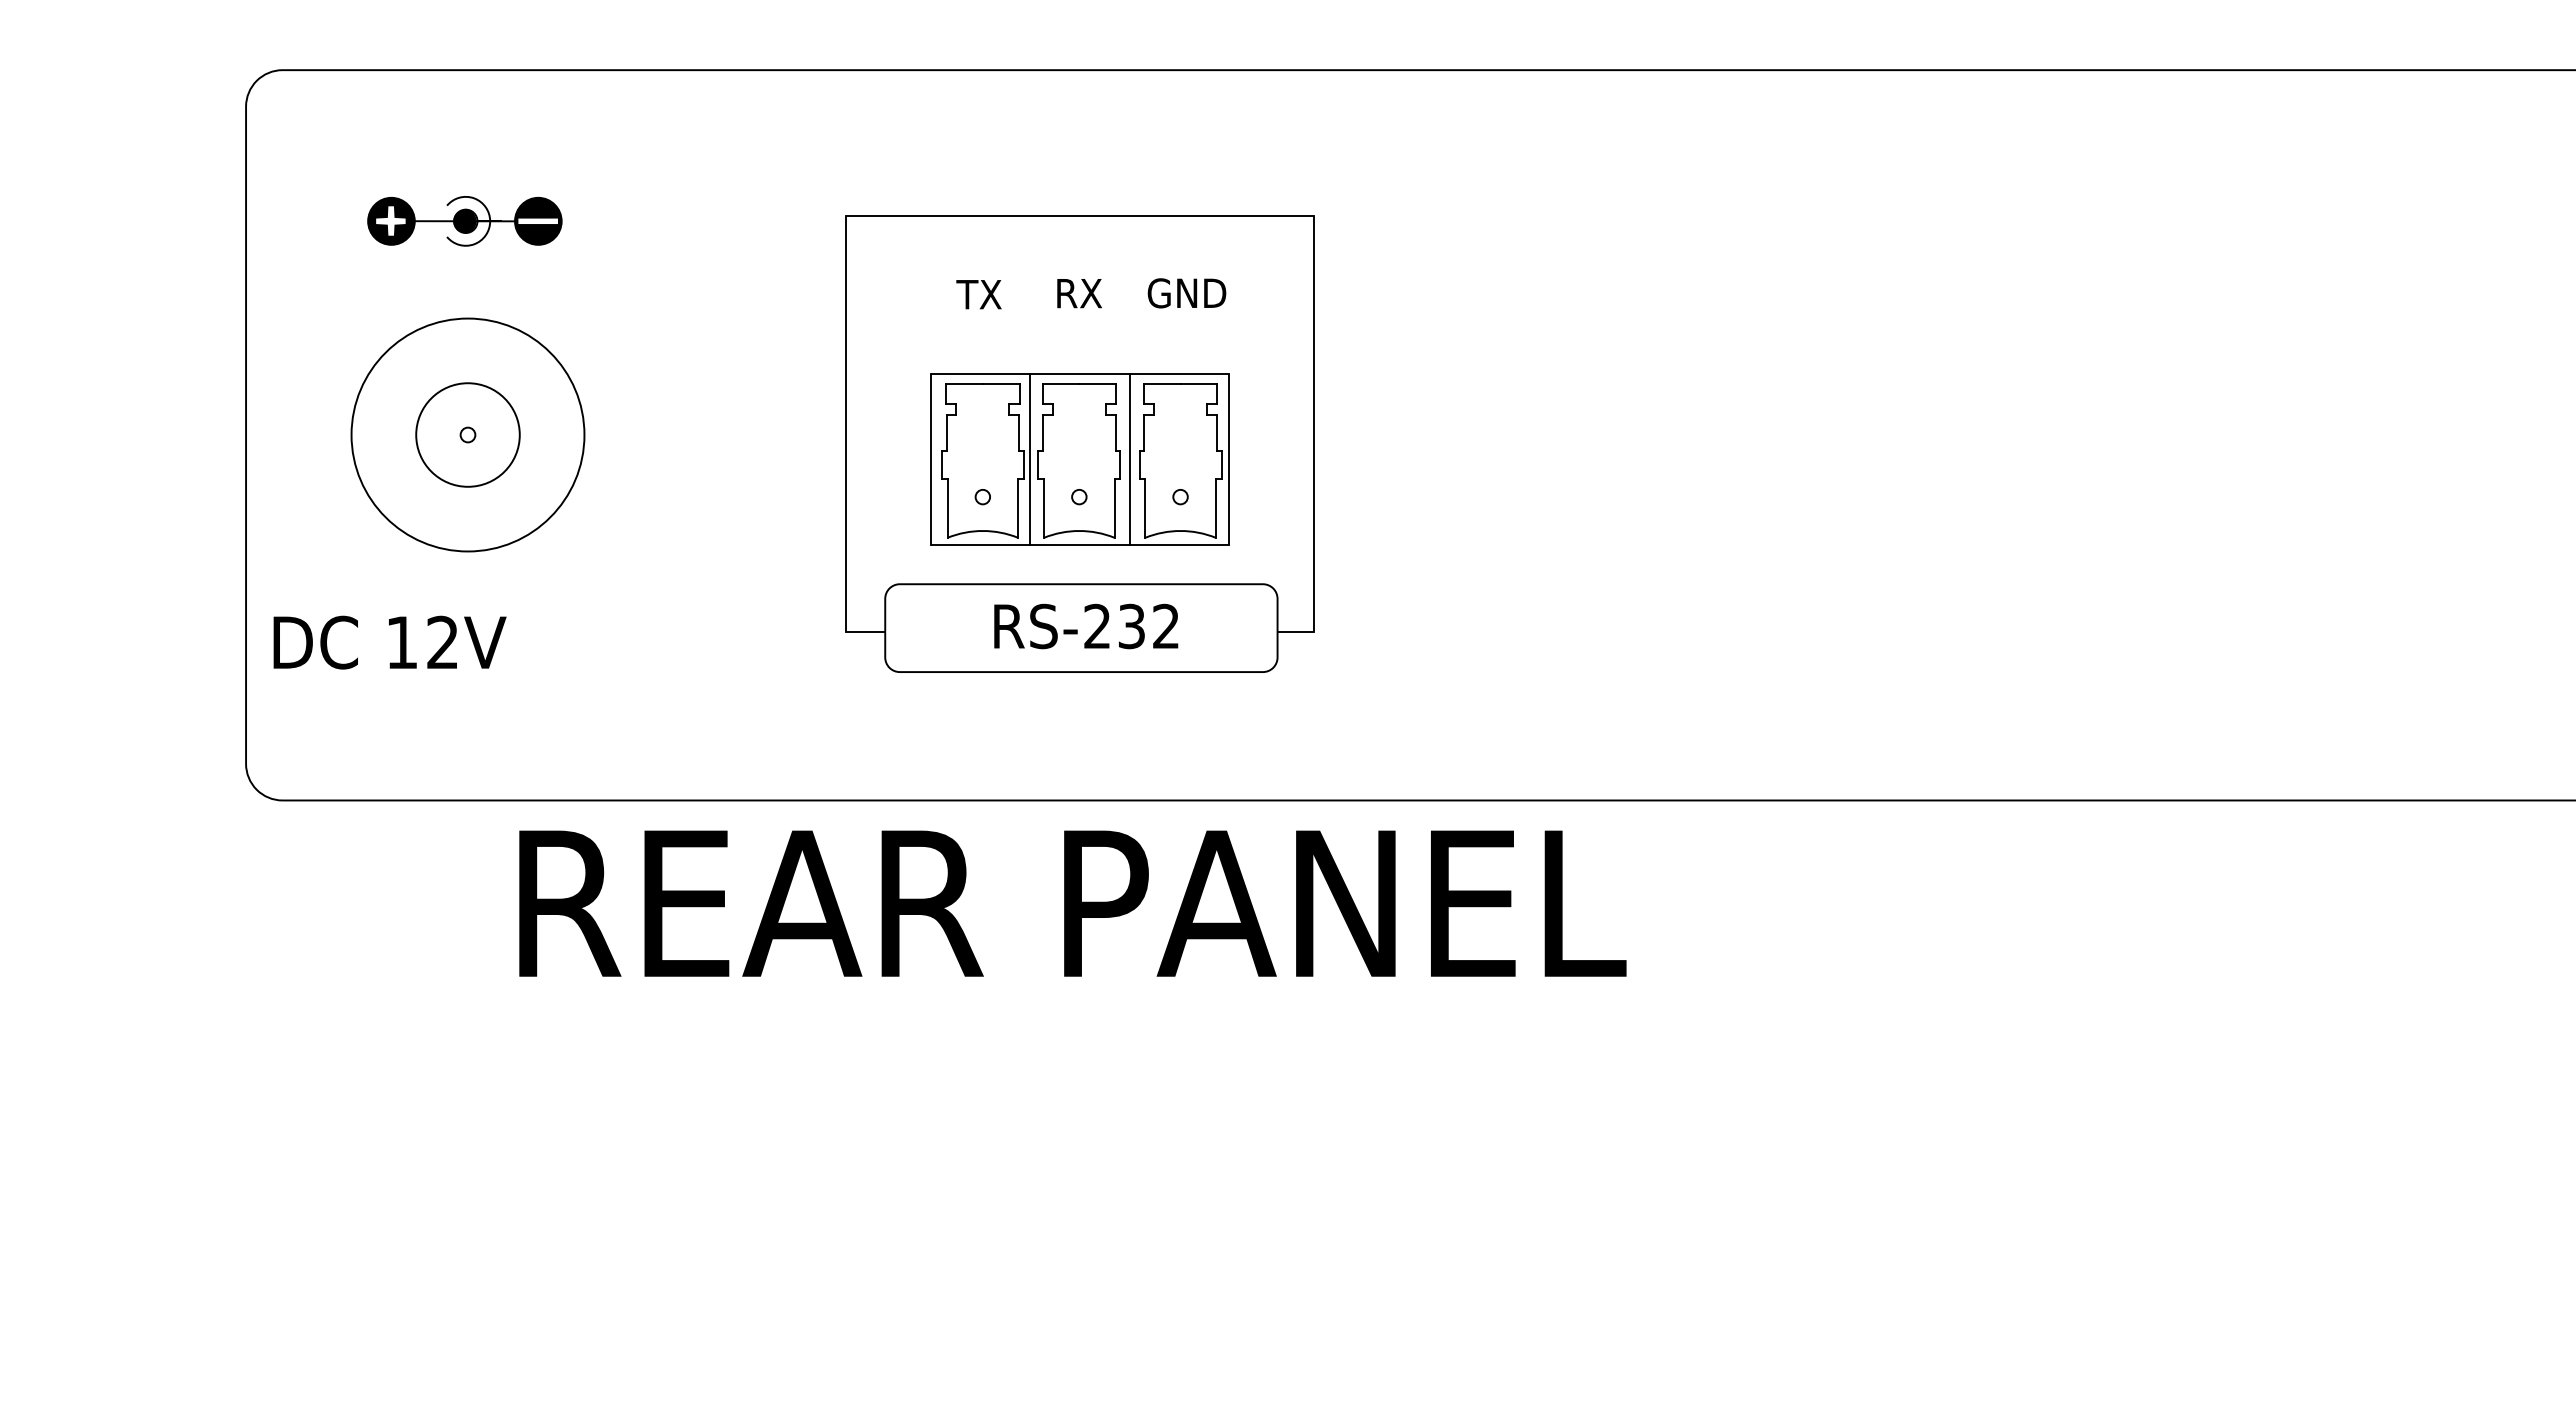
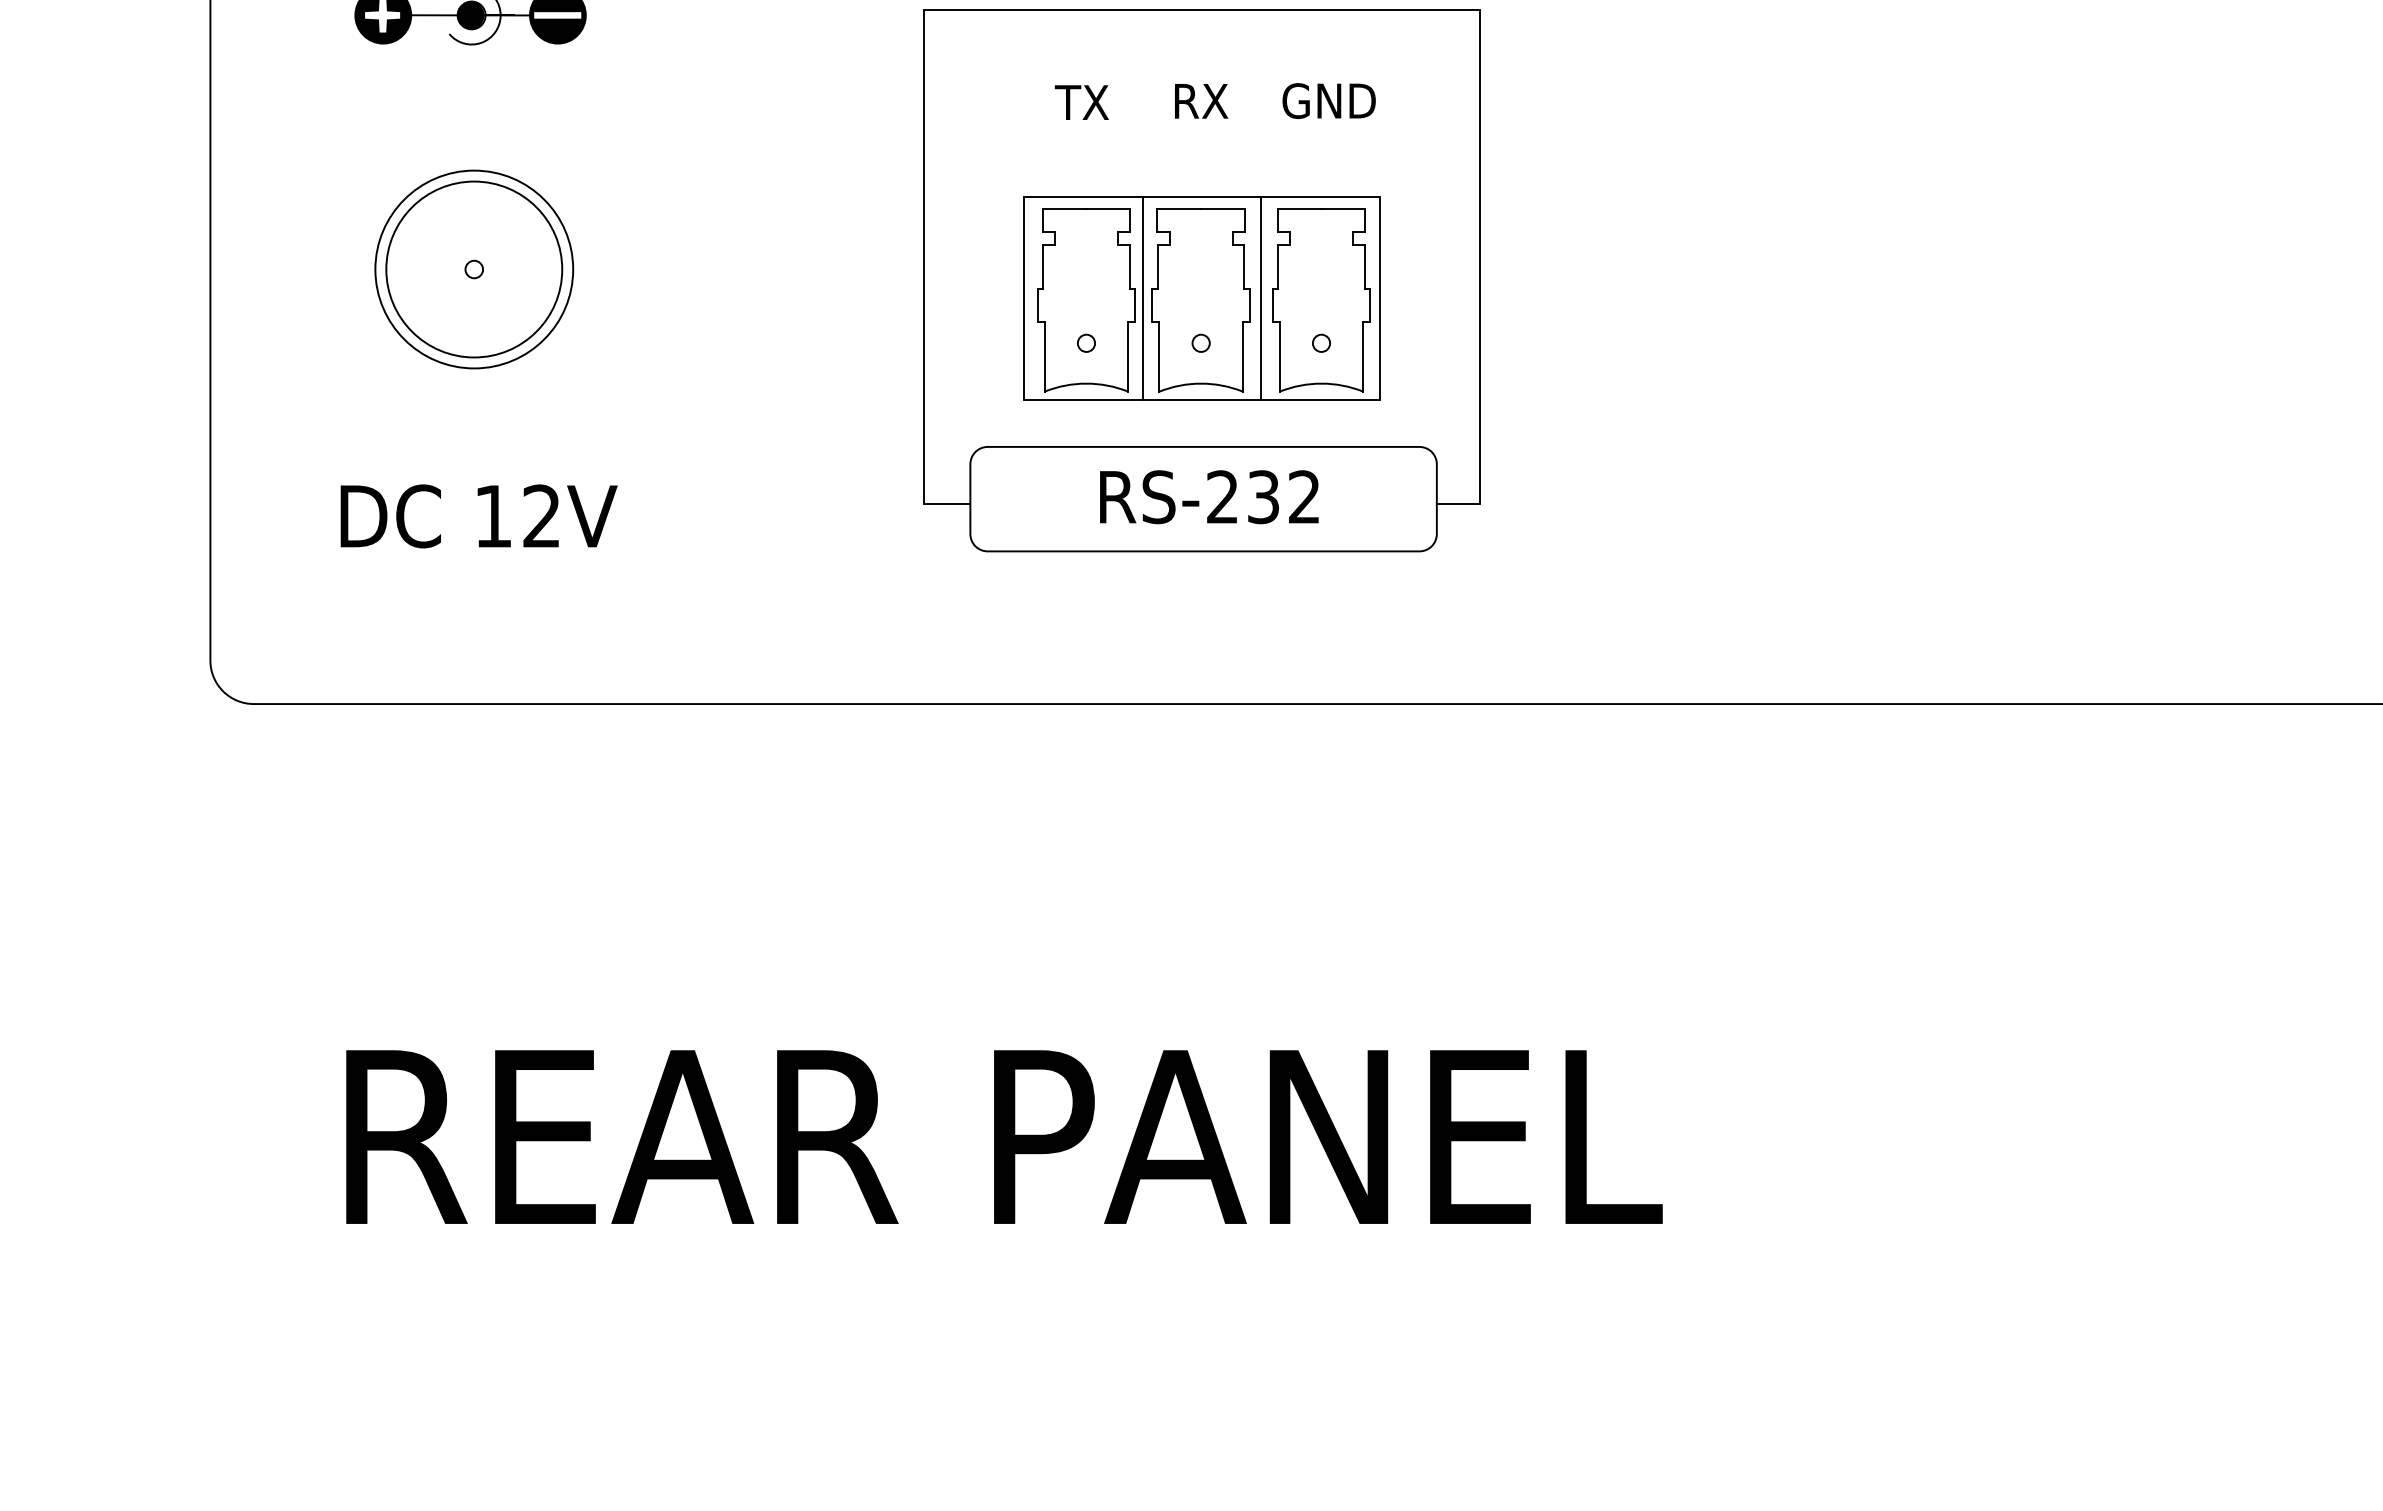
circle: (467, 434) -> (473, 268), size x0.71
circle: (467, 435) -> (473, 270), size x1.43
text: (389, 642) -> (478, 516), moved
text: (1072, 903) -> (1003, 1136), moved

